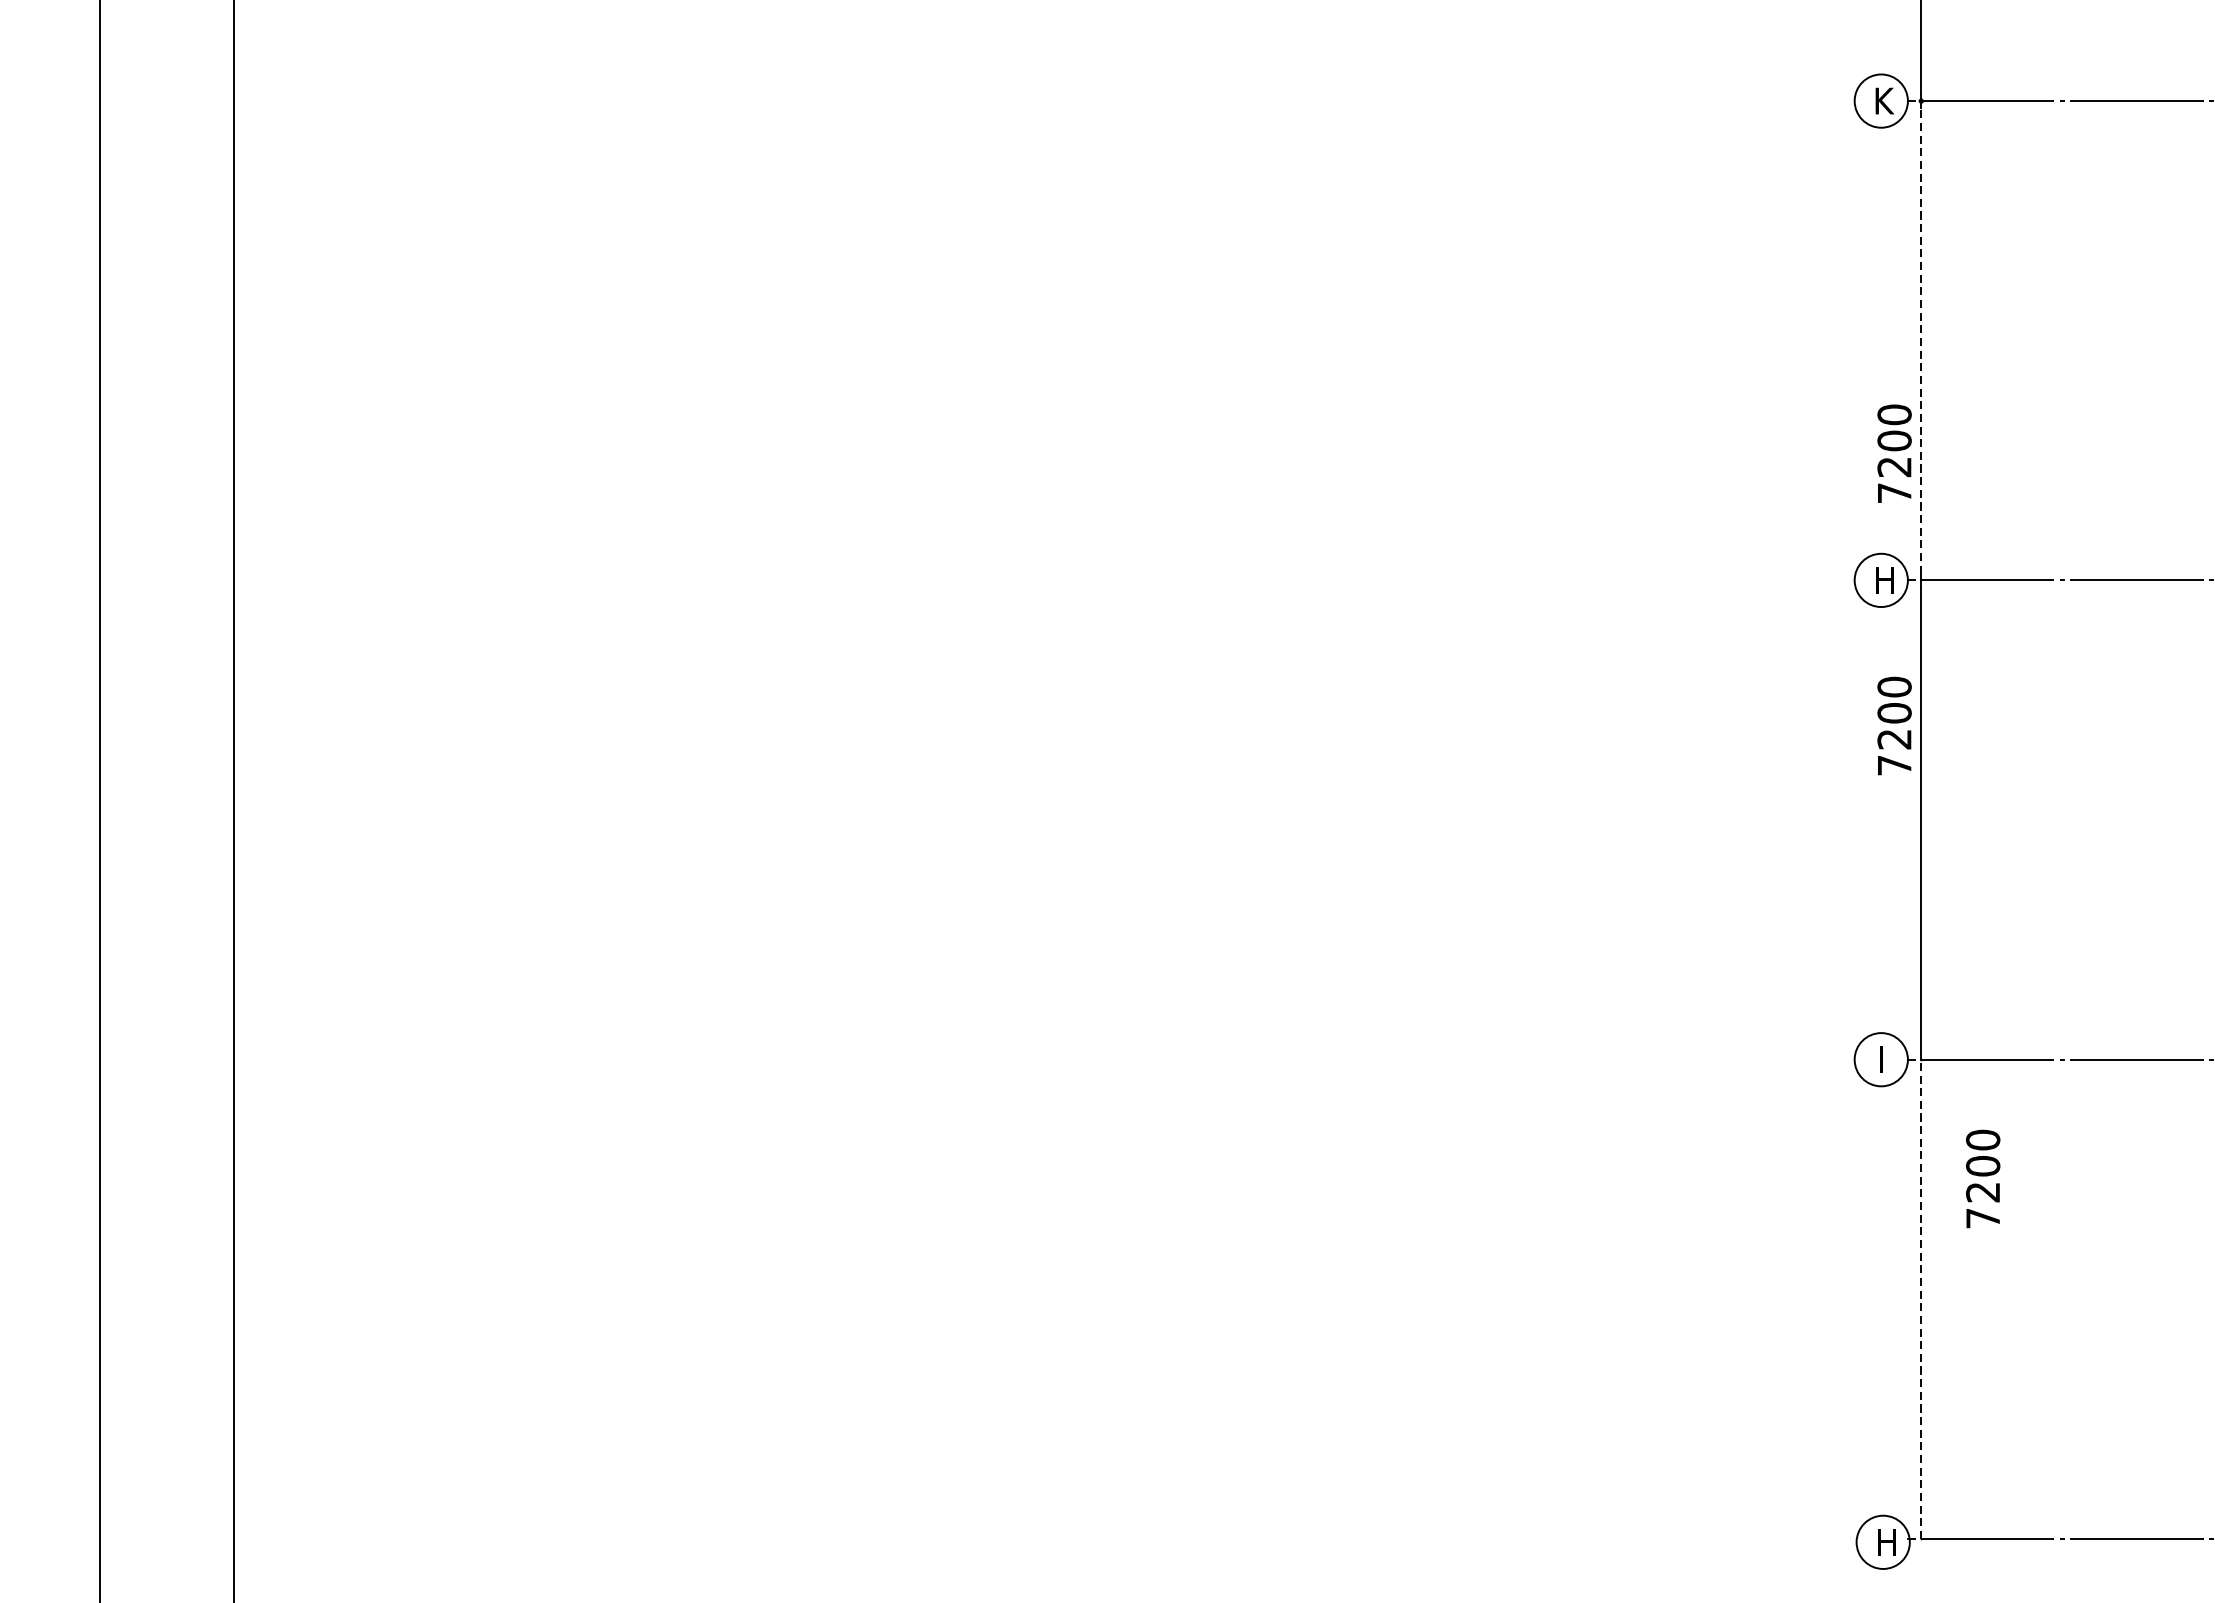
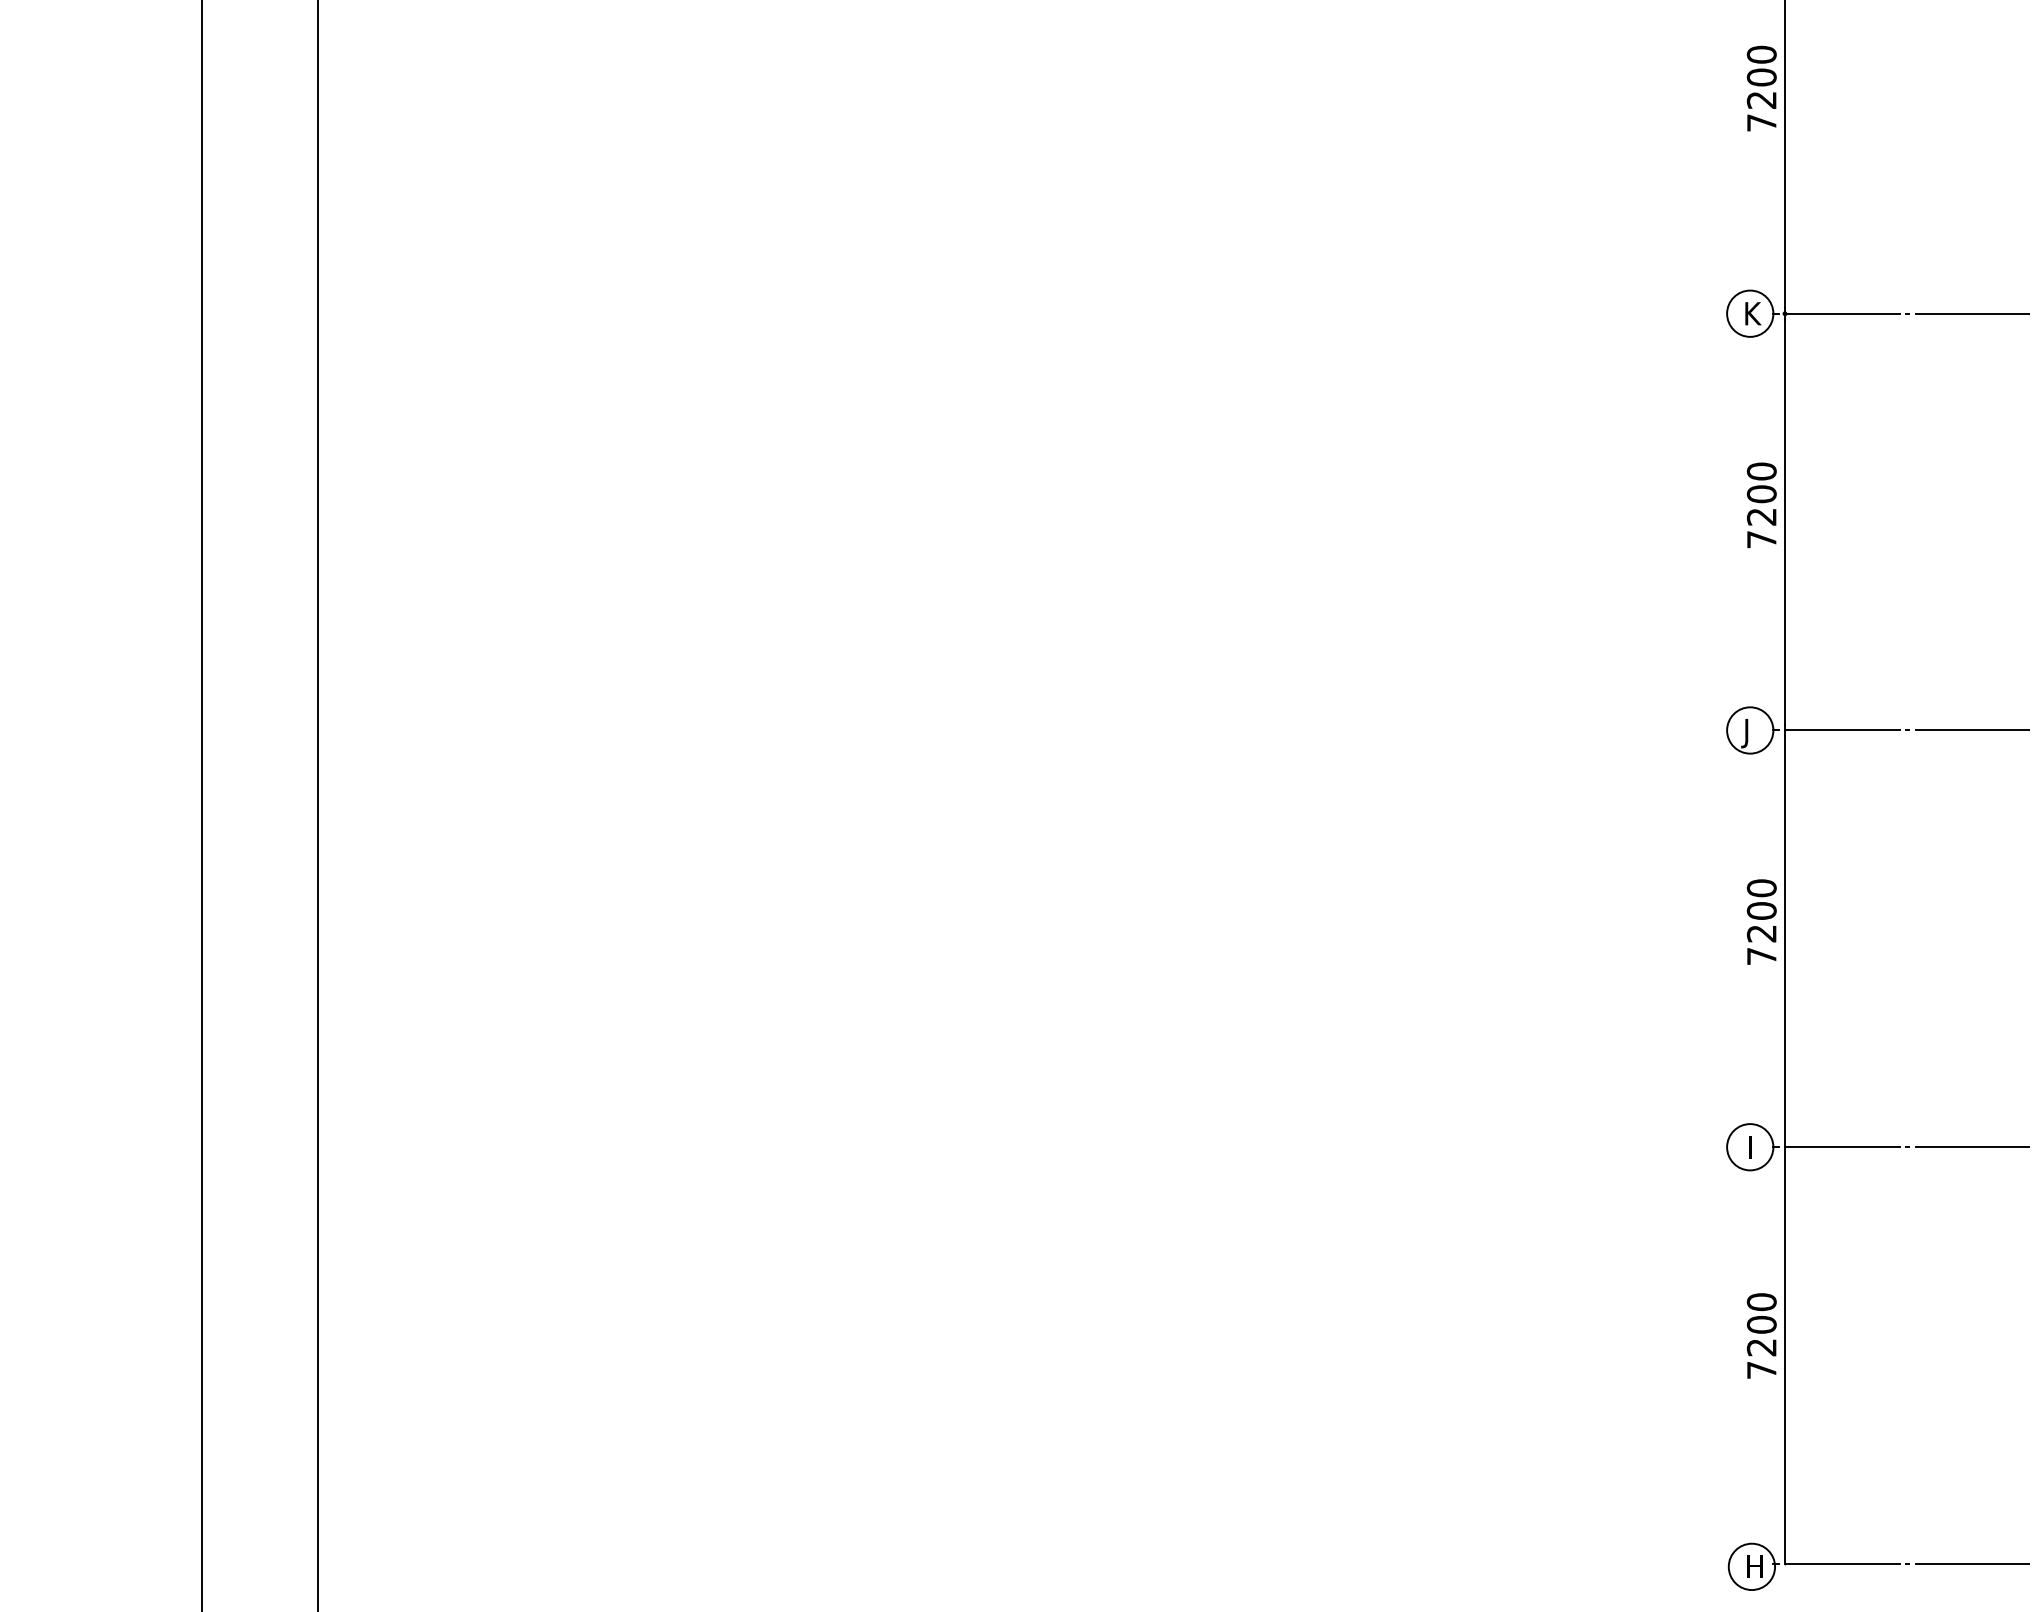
line: (1920, 341) -> (1784, 522), dashed -> solid
text: (1894, 453) -> (1761, 505), moved
text: (1881, 583) -> (1750, 733), H -> J
text: (1894, 725) -> (1761, 921), moved
text: (1982, 1178) -> (1761, 1335), moved
line: (1920, 1299) -> (1784, 1355), dashed -> solid

